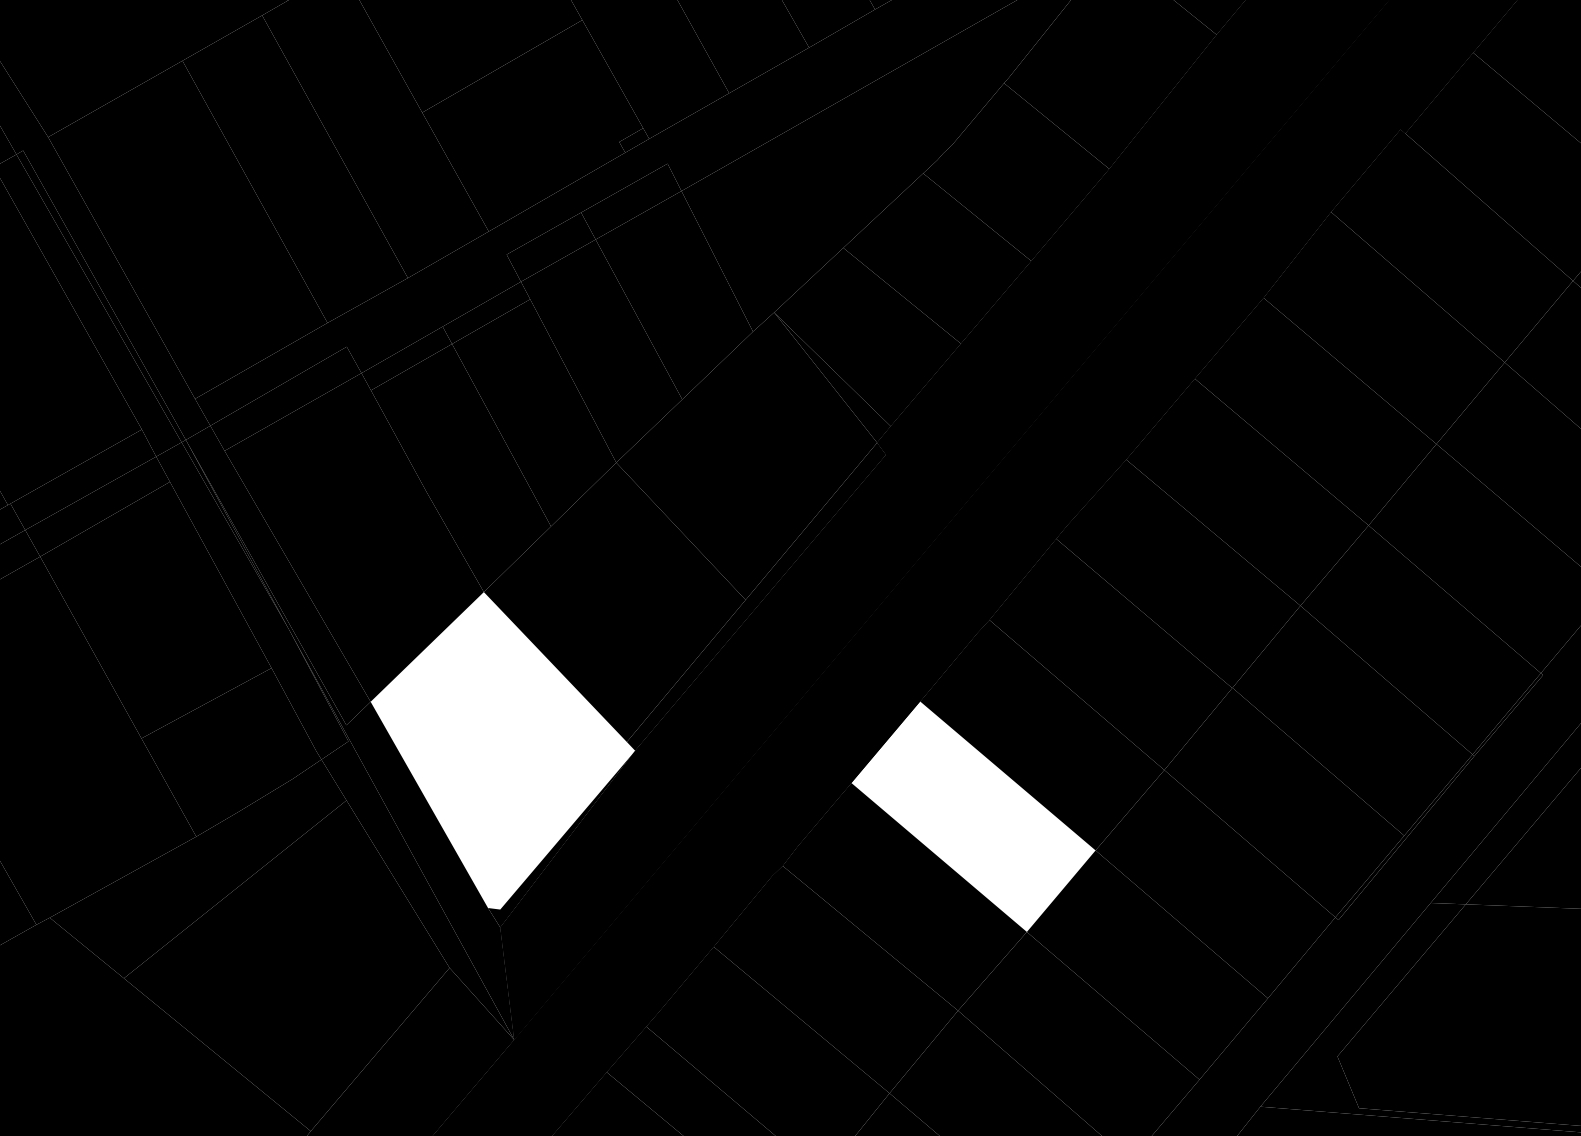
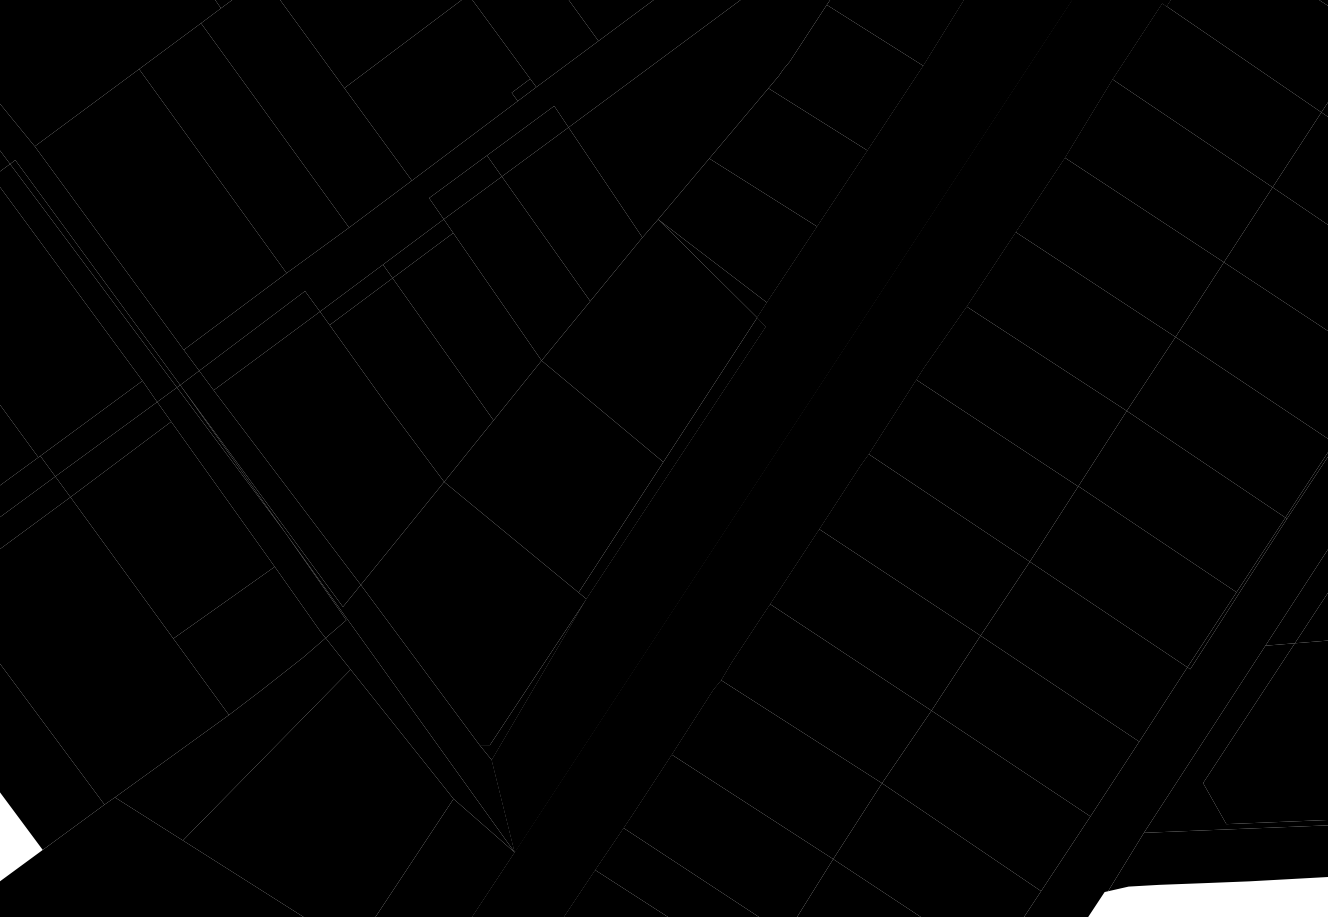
fill: (502, 750) -> (475, 612), added
fill: (973, 816) -> (875, 619), added

